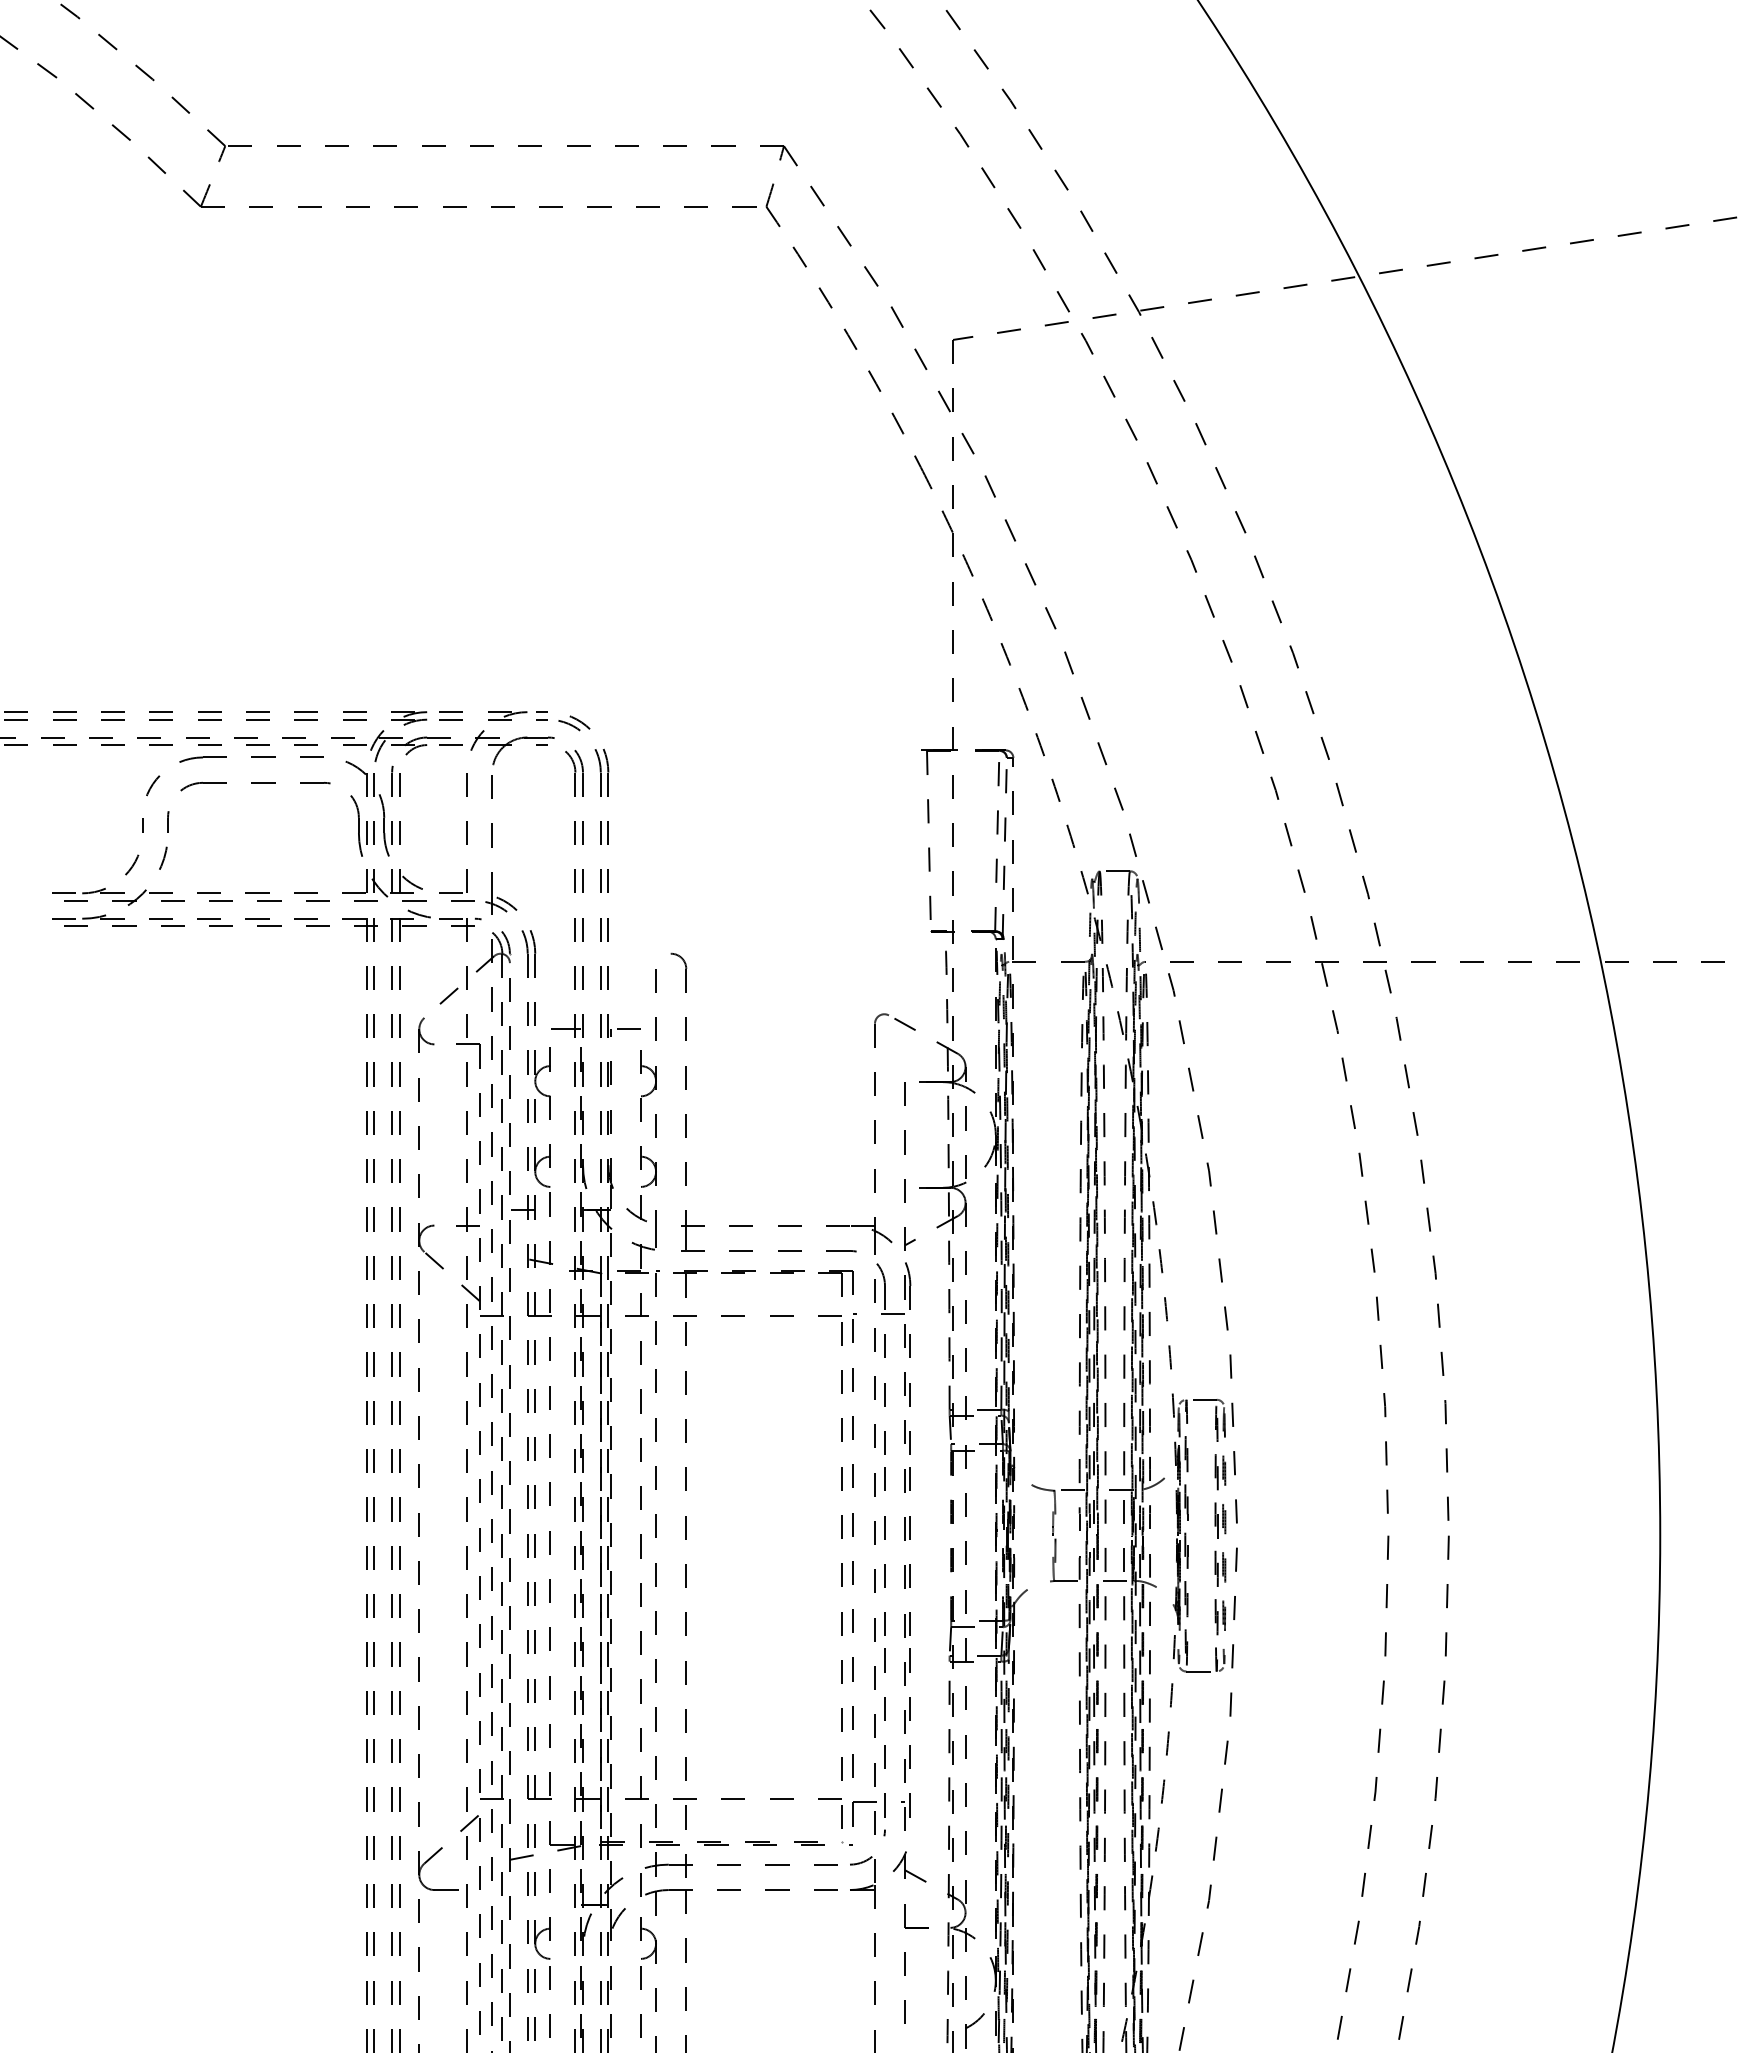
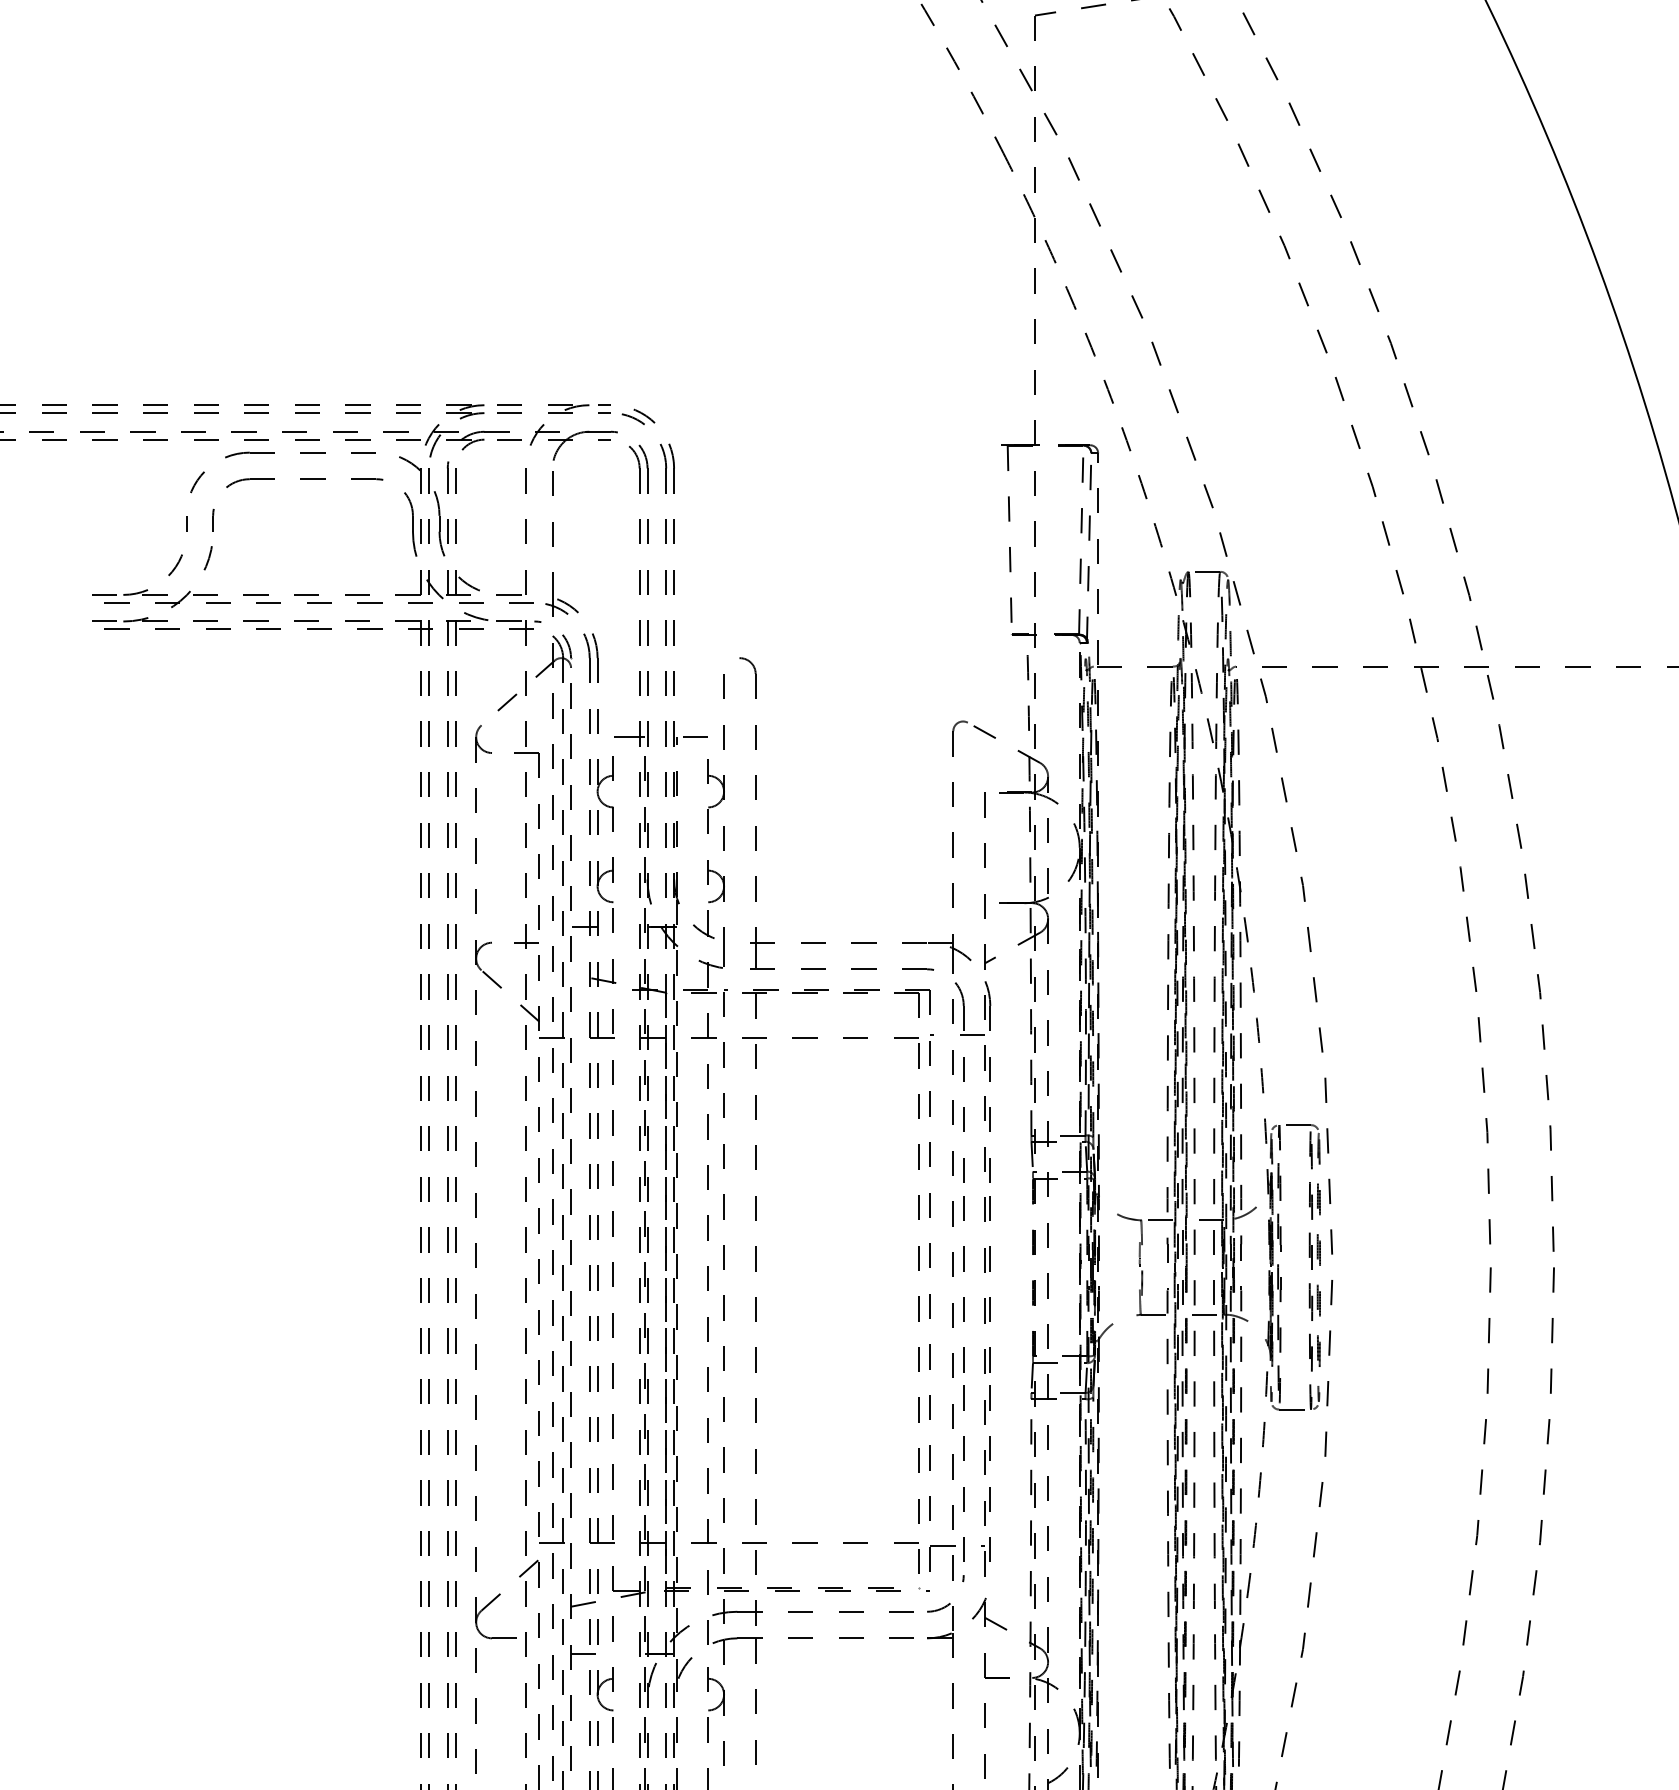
line: (522, 1905) -> (584, 1654), added

